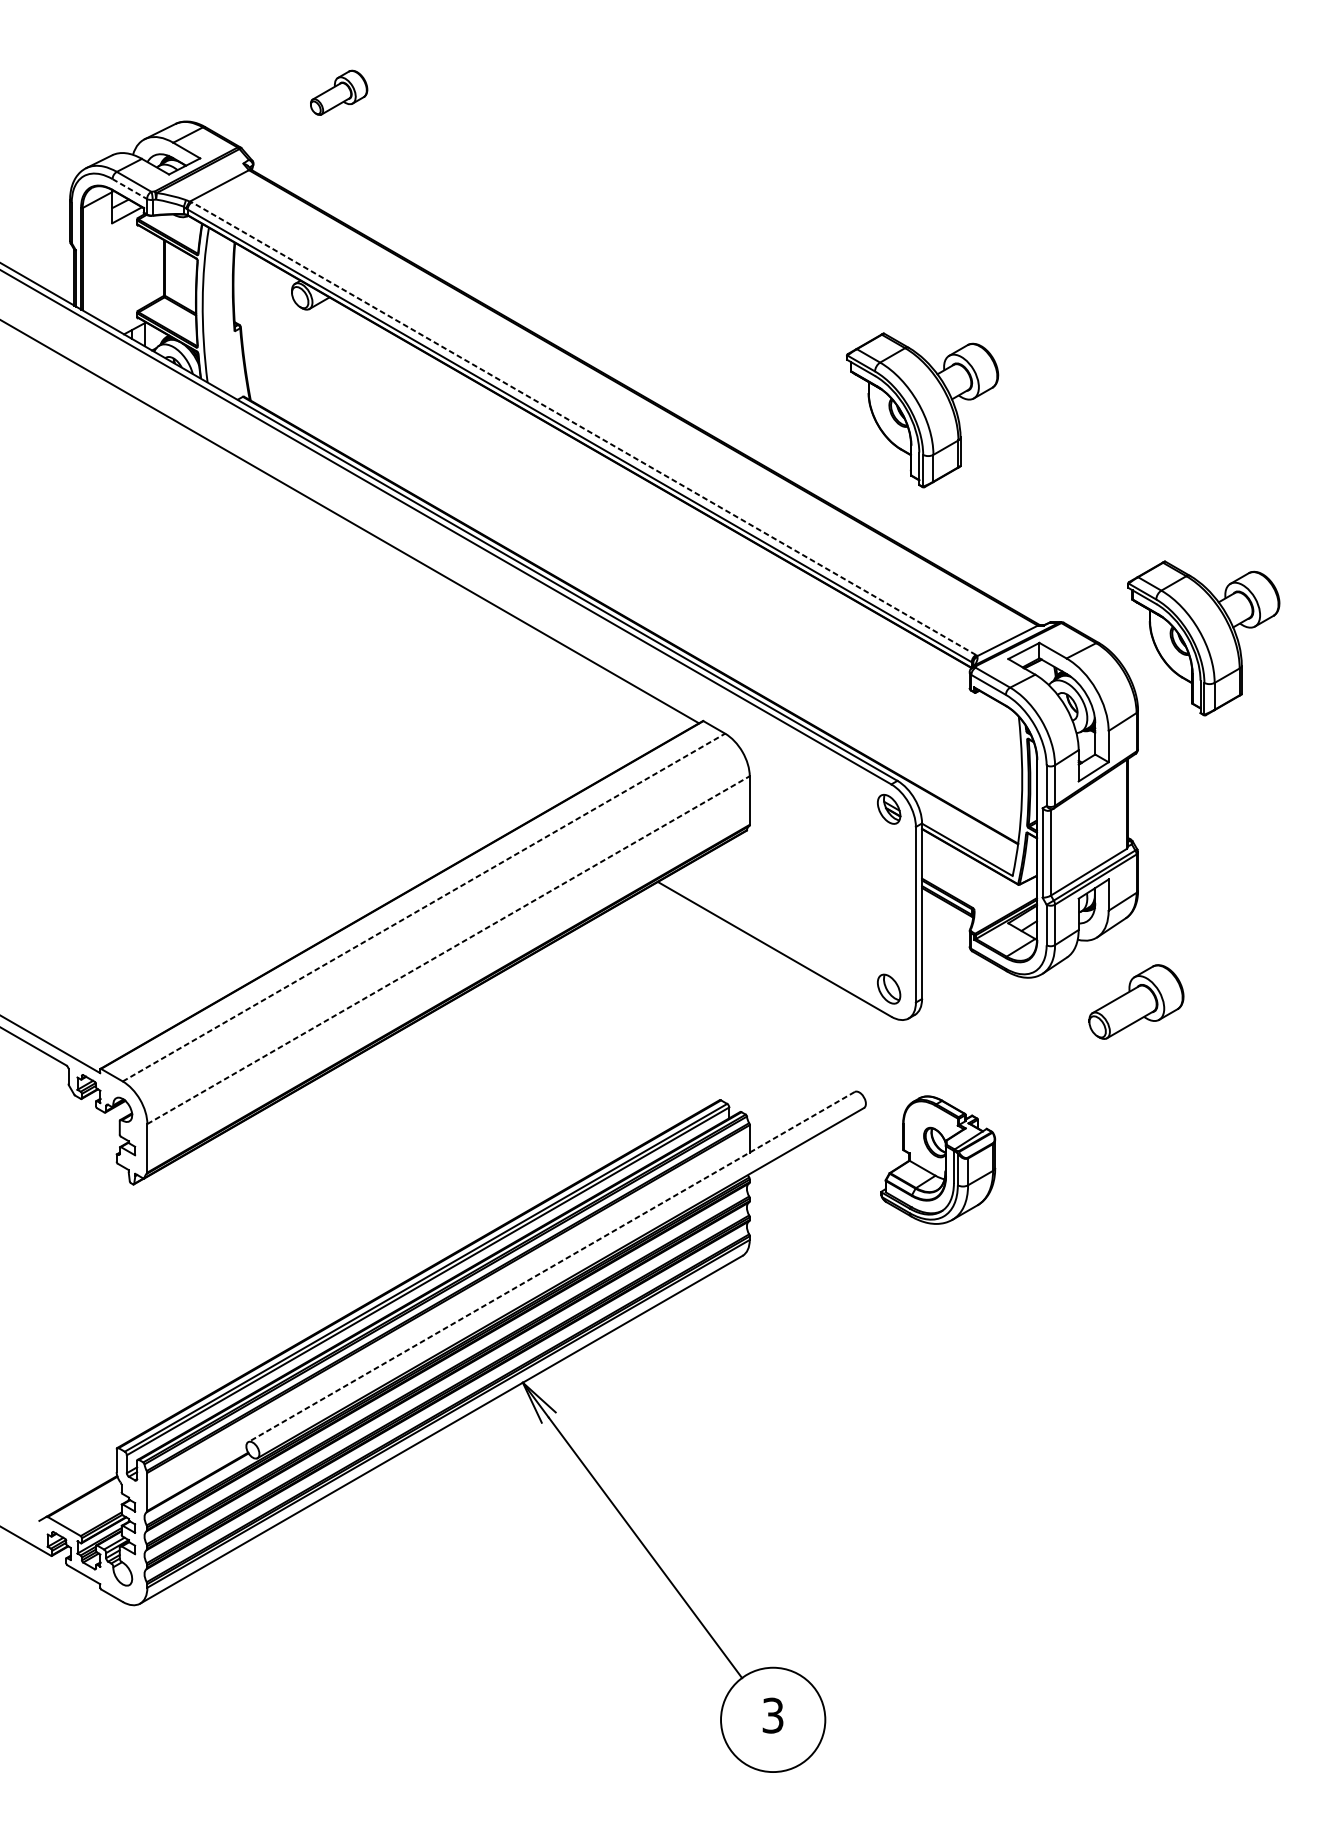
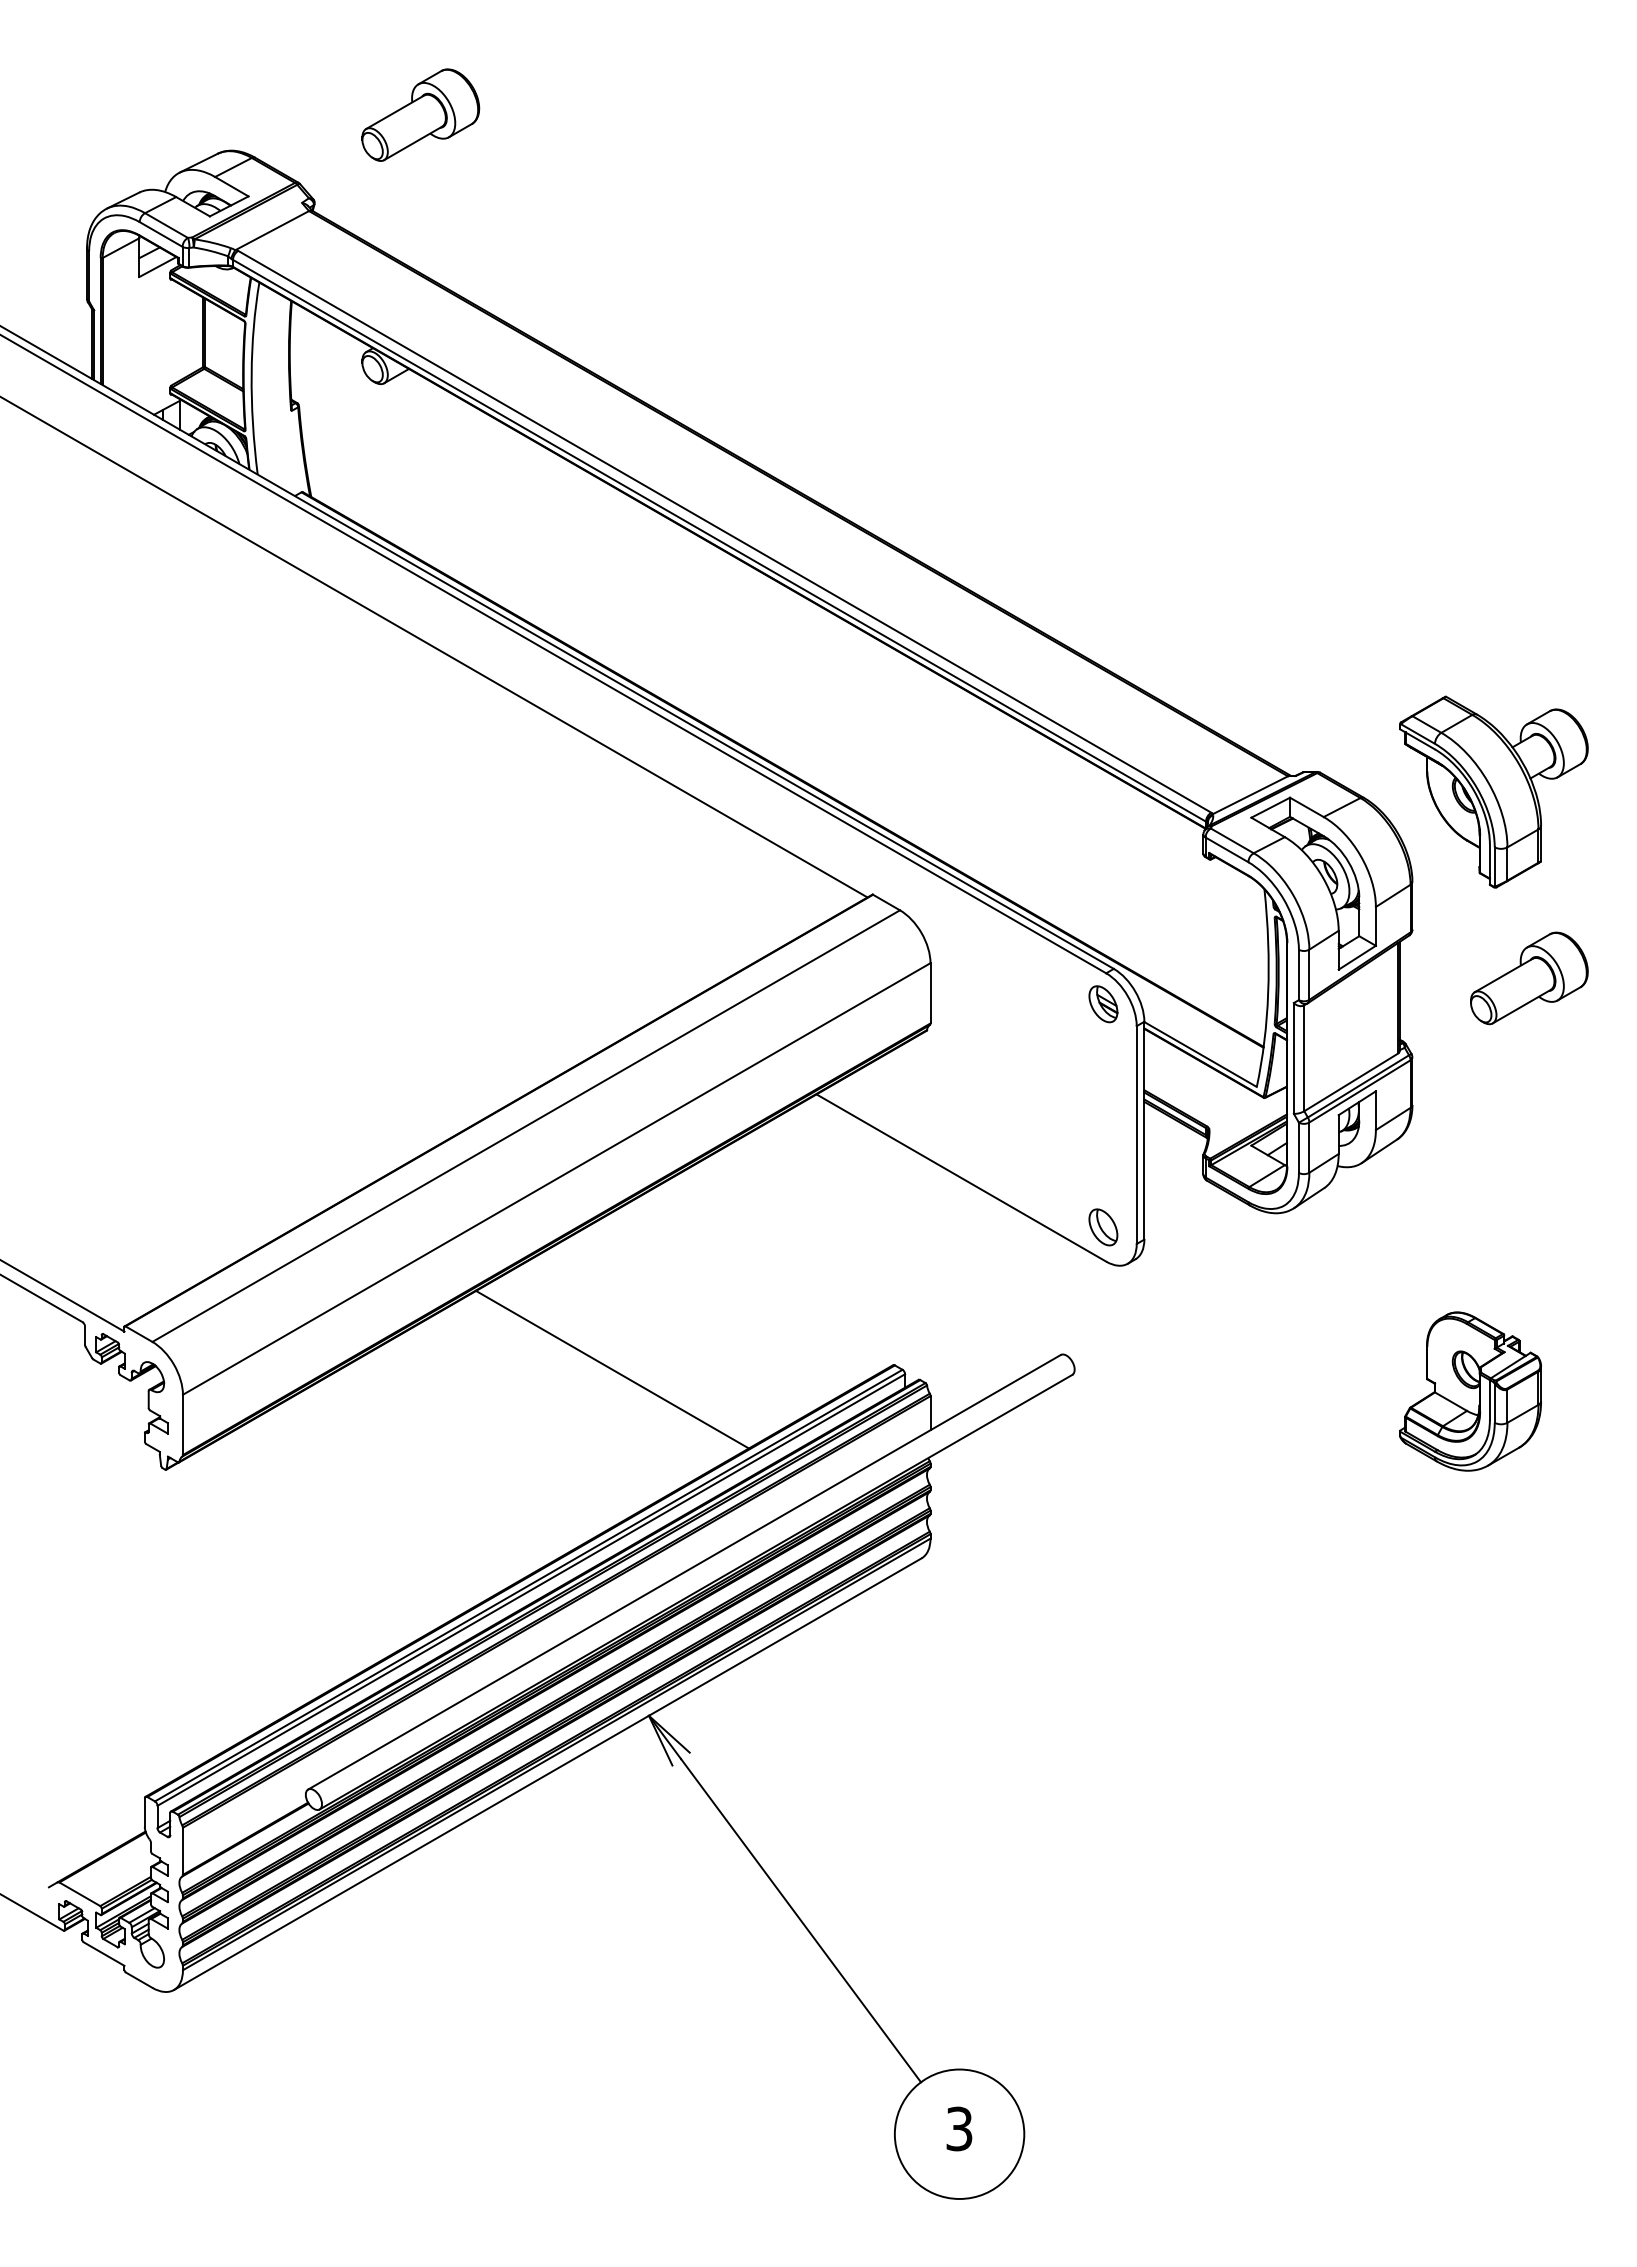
part: (338, 92) -> (420, 114), size x1.67
line: (130, 189) -> (161, 234), dashed -> solid
part: (922, 409) -> (1144, 508), removed
line: (583, 428) -> (724, 531), dashed -> solid
line: (424, 907) -> (526, 1126), dashed -> solid
line: (448, 949) -> (556, 1178), dashed -> solid
part: (1136, 1002) -> (1529, 978), moved
line: (493, 1103) -> (612, 1369), added
part: (938, 1160) -> (1470, 1391), moved
line: (551, 1267) -> (684, 1572), dashed -> solid

